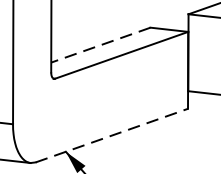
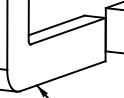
line: (100, 45) -> (56, 25), dashed -> solid
line: (113, 135) -> (63, 76), dashed -> solid

